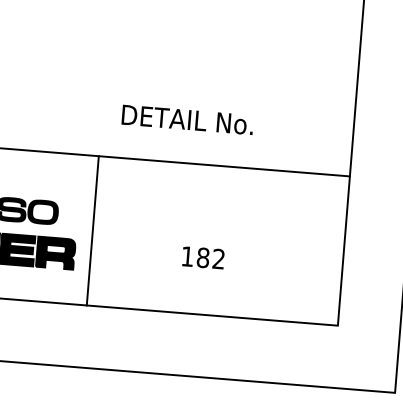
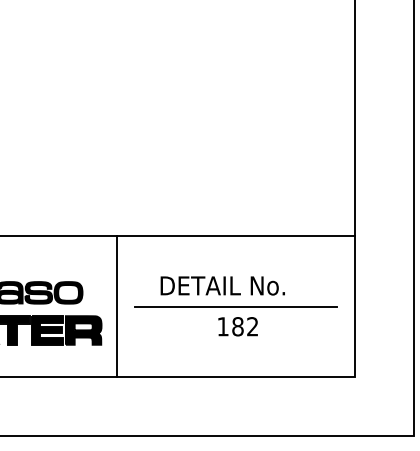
text: (187, 119) -> (222, 285), moved
line: (217, 240) -> (235, 306), added
text: (202, 257) -> (237, 326), moved

